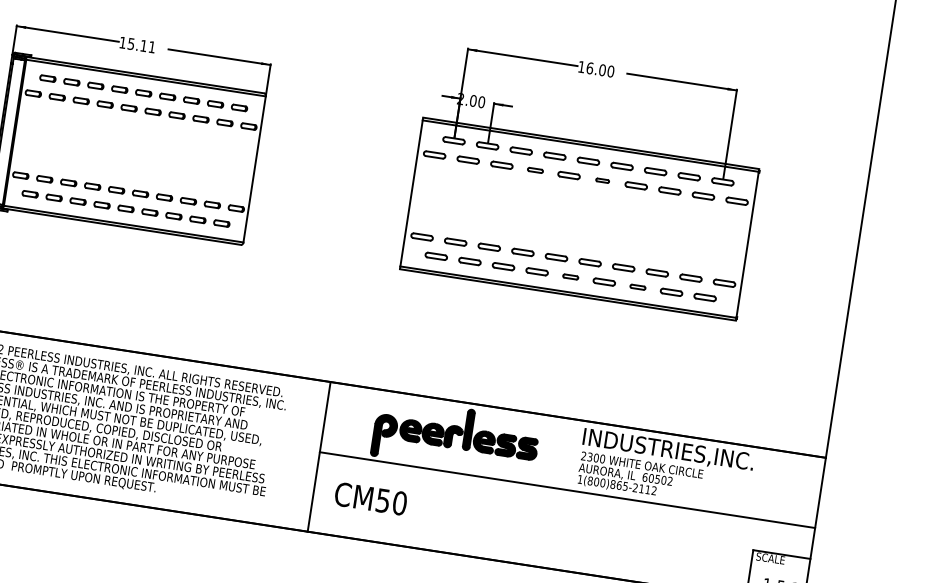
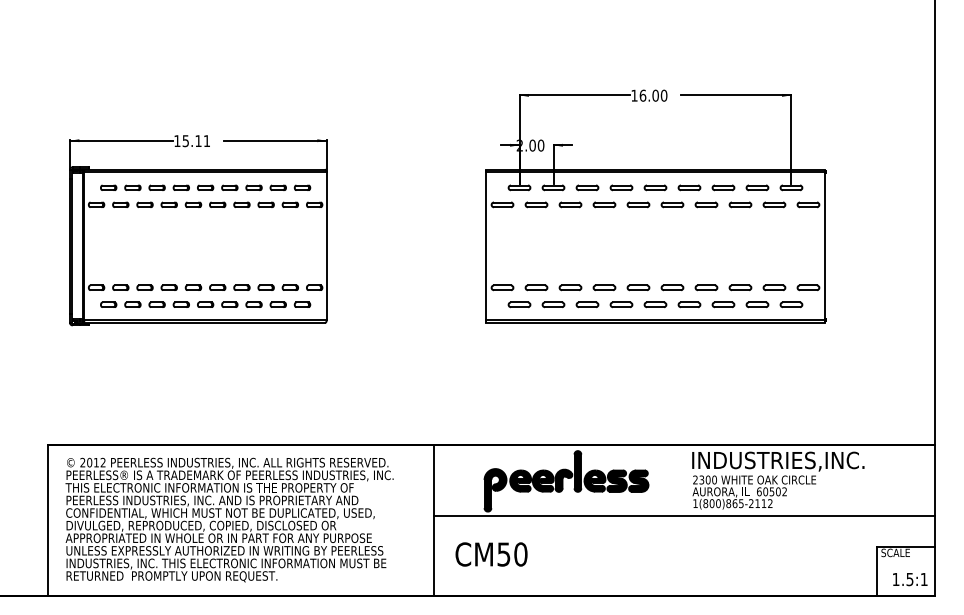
part: (535, 170) -> (604, 204), size x1.43
part: (602, 180) -> (672, 204), size x1.67
part: (570, 276) -> (655, 304), size x1.43
part: (638, 286) -> (723, 304), size x1.43

